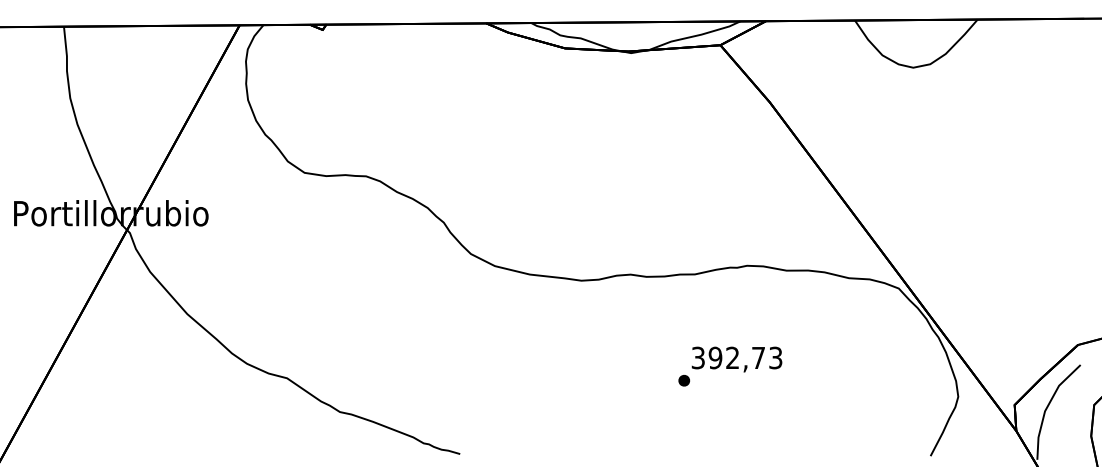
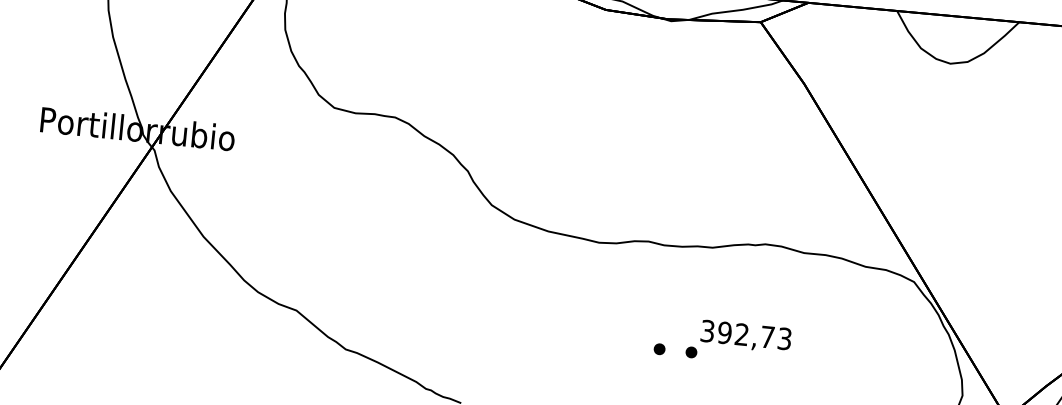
part: (652, 380) -> (659, 349), added

